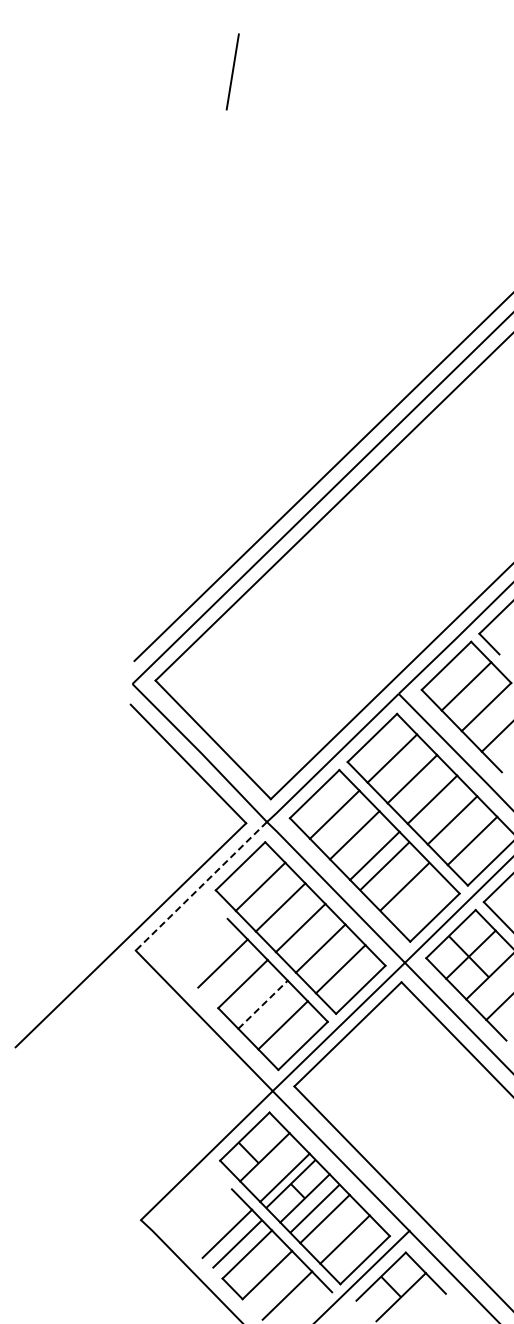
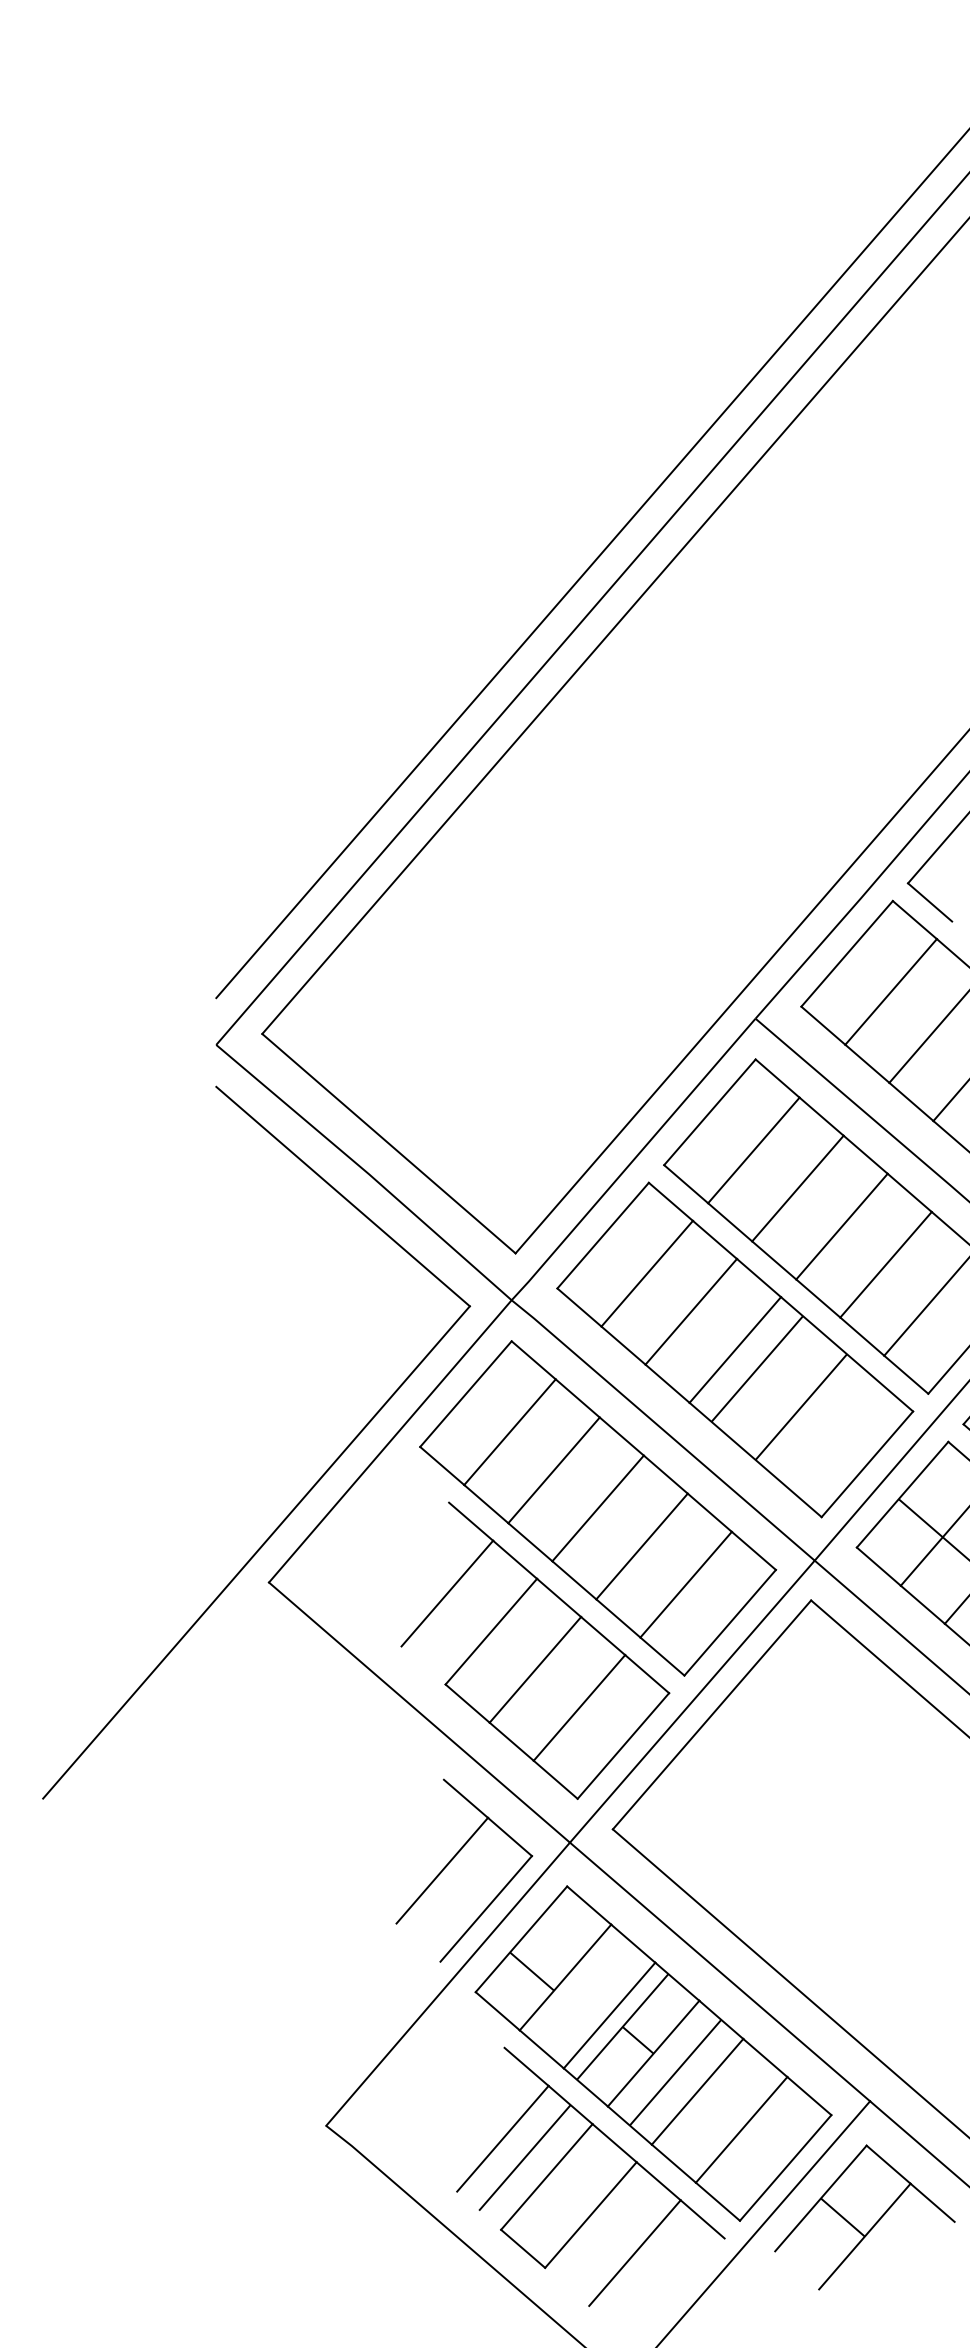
line: (201, 886) -> (390, 1441), dashed -> solid
line: (263, 1004) -> (536, 1669), dashed -> solid
part: (218, 1099) -> (461, 1868), added

